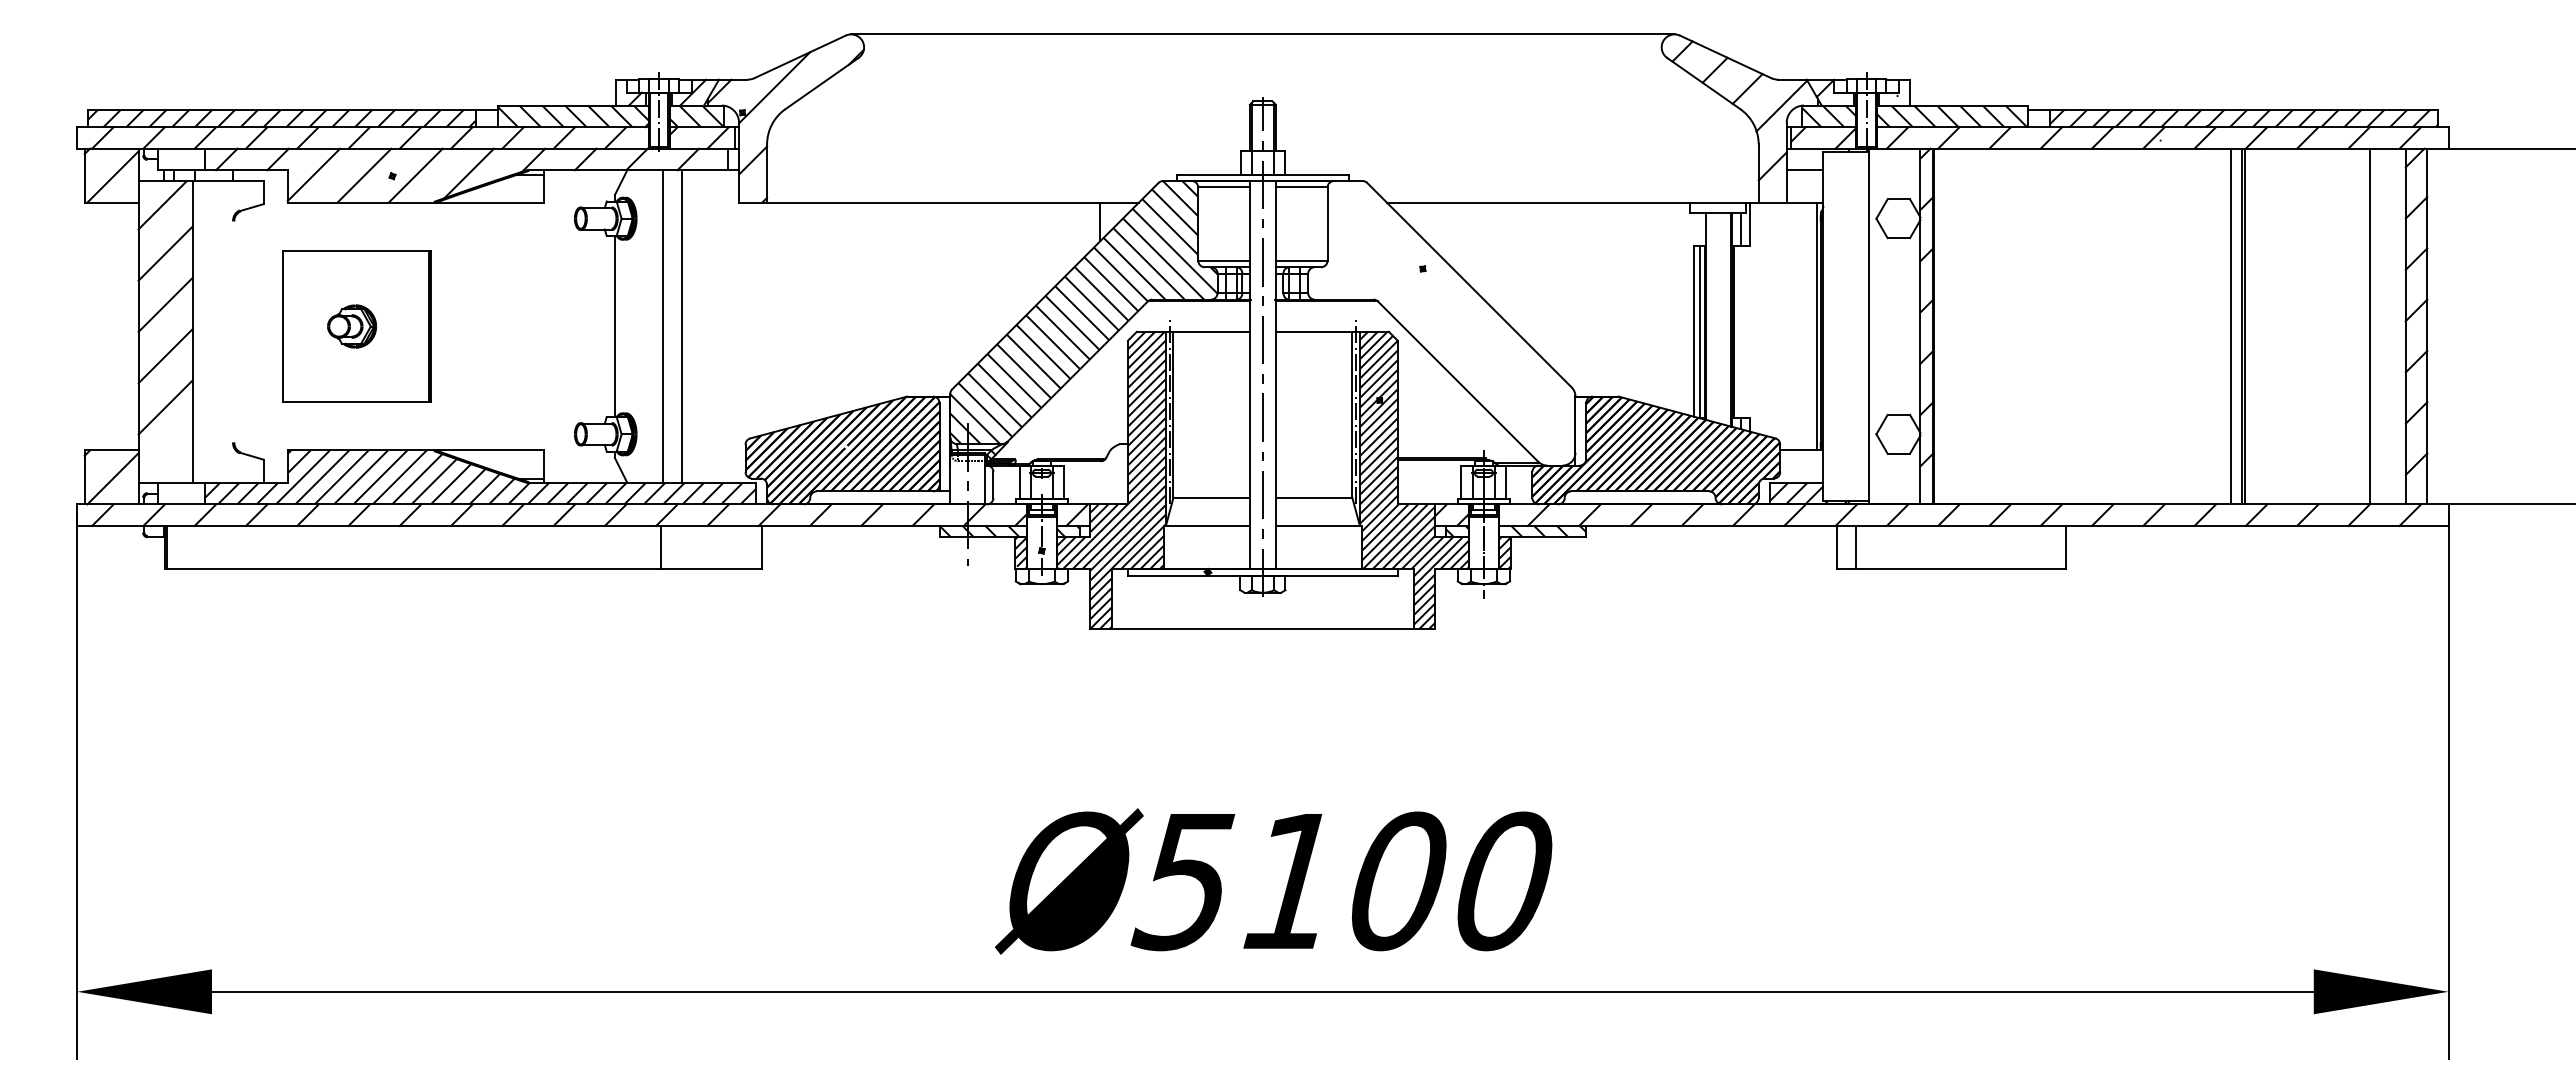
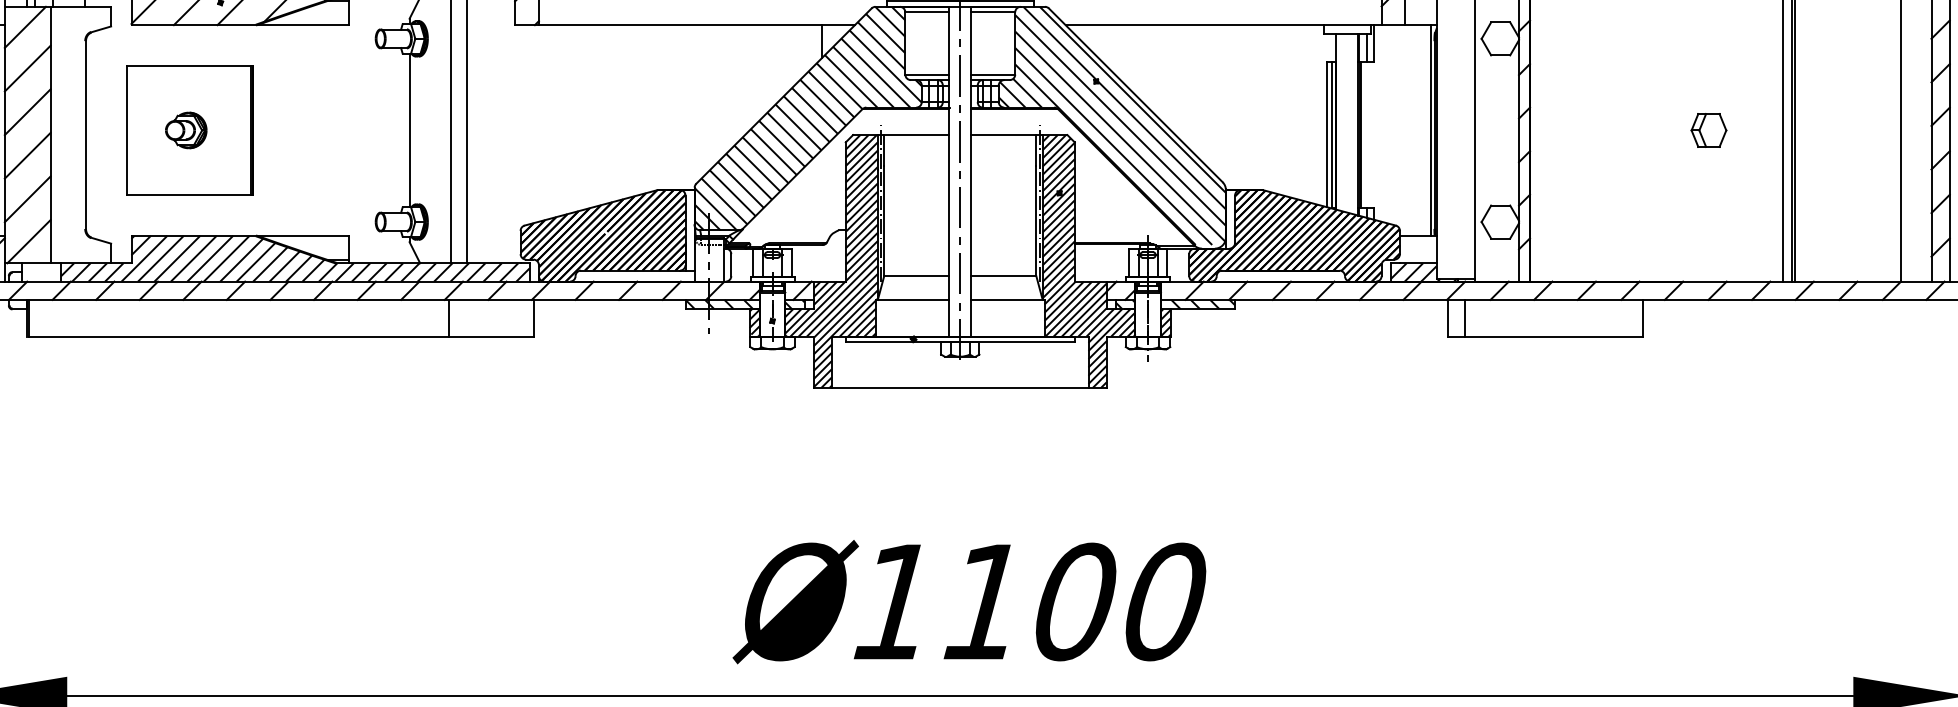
hatch: (1441, 321) -> (1112, 126), added
part: (2143, 326) -> (1708, 130), added
line: (233, 331) -> (85, 134), added
line: (166, 456) -> (28, 240), added
text: (1182, 882) -> (891, 602), Ø5100 -> Ø1100

